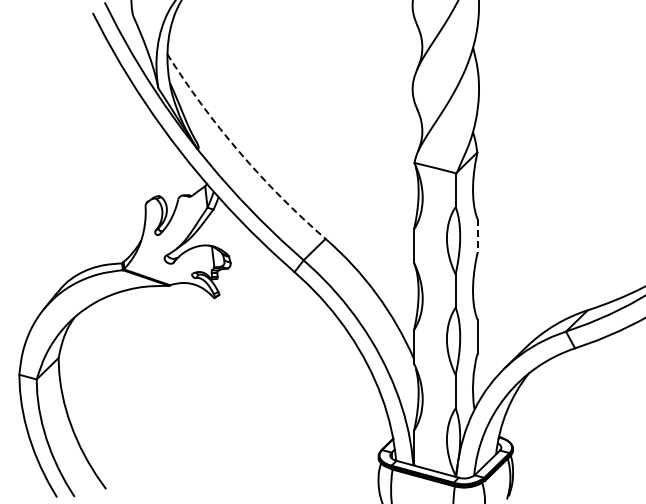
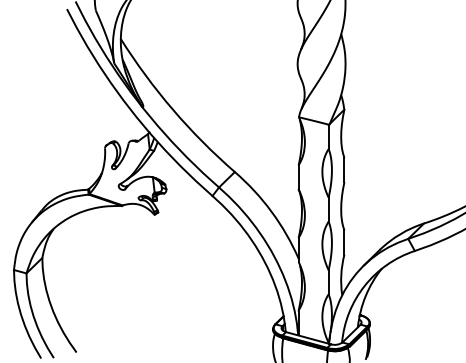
arc: (239, 152) -> (172, 109), dashed -> solid
line: (477, 236) -> (344, 170), dashed -> solid

